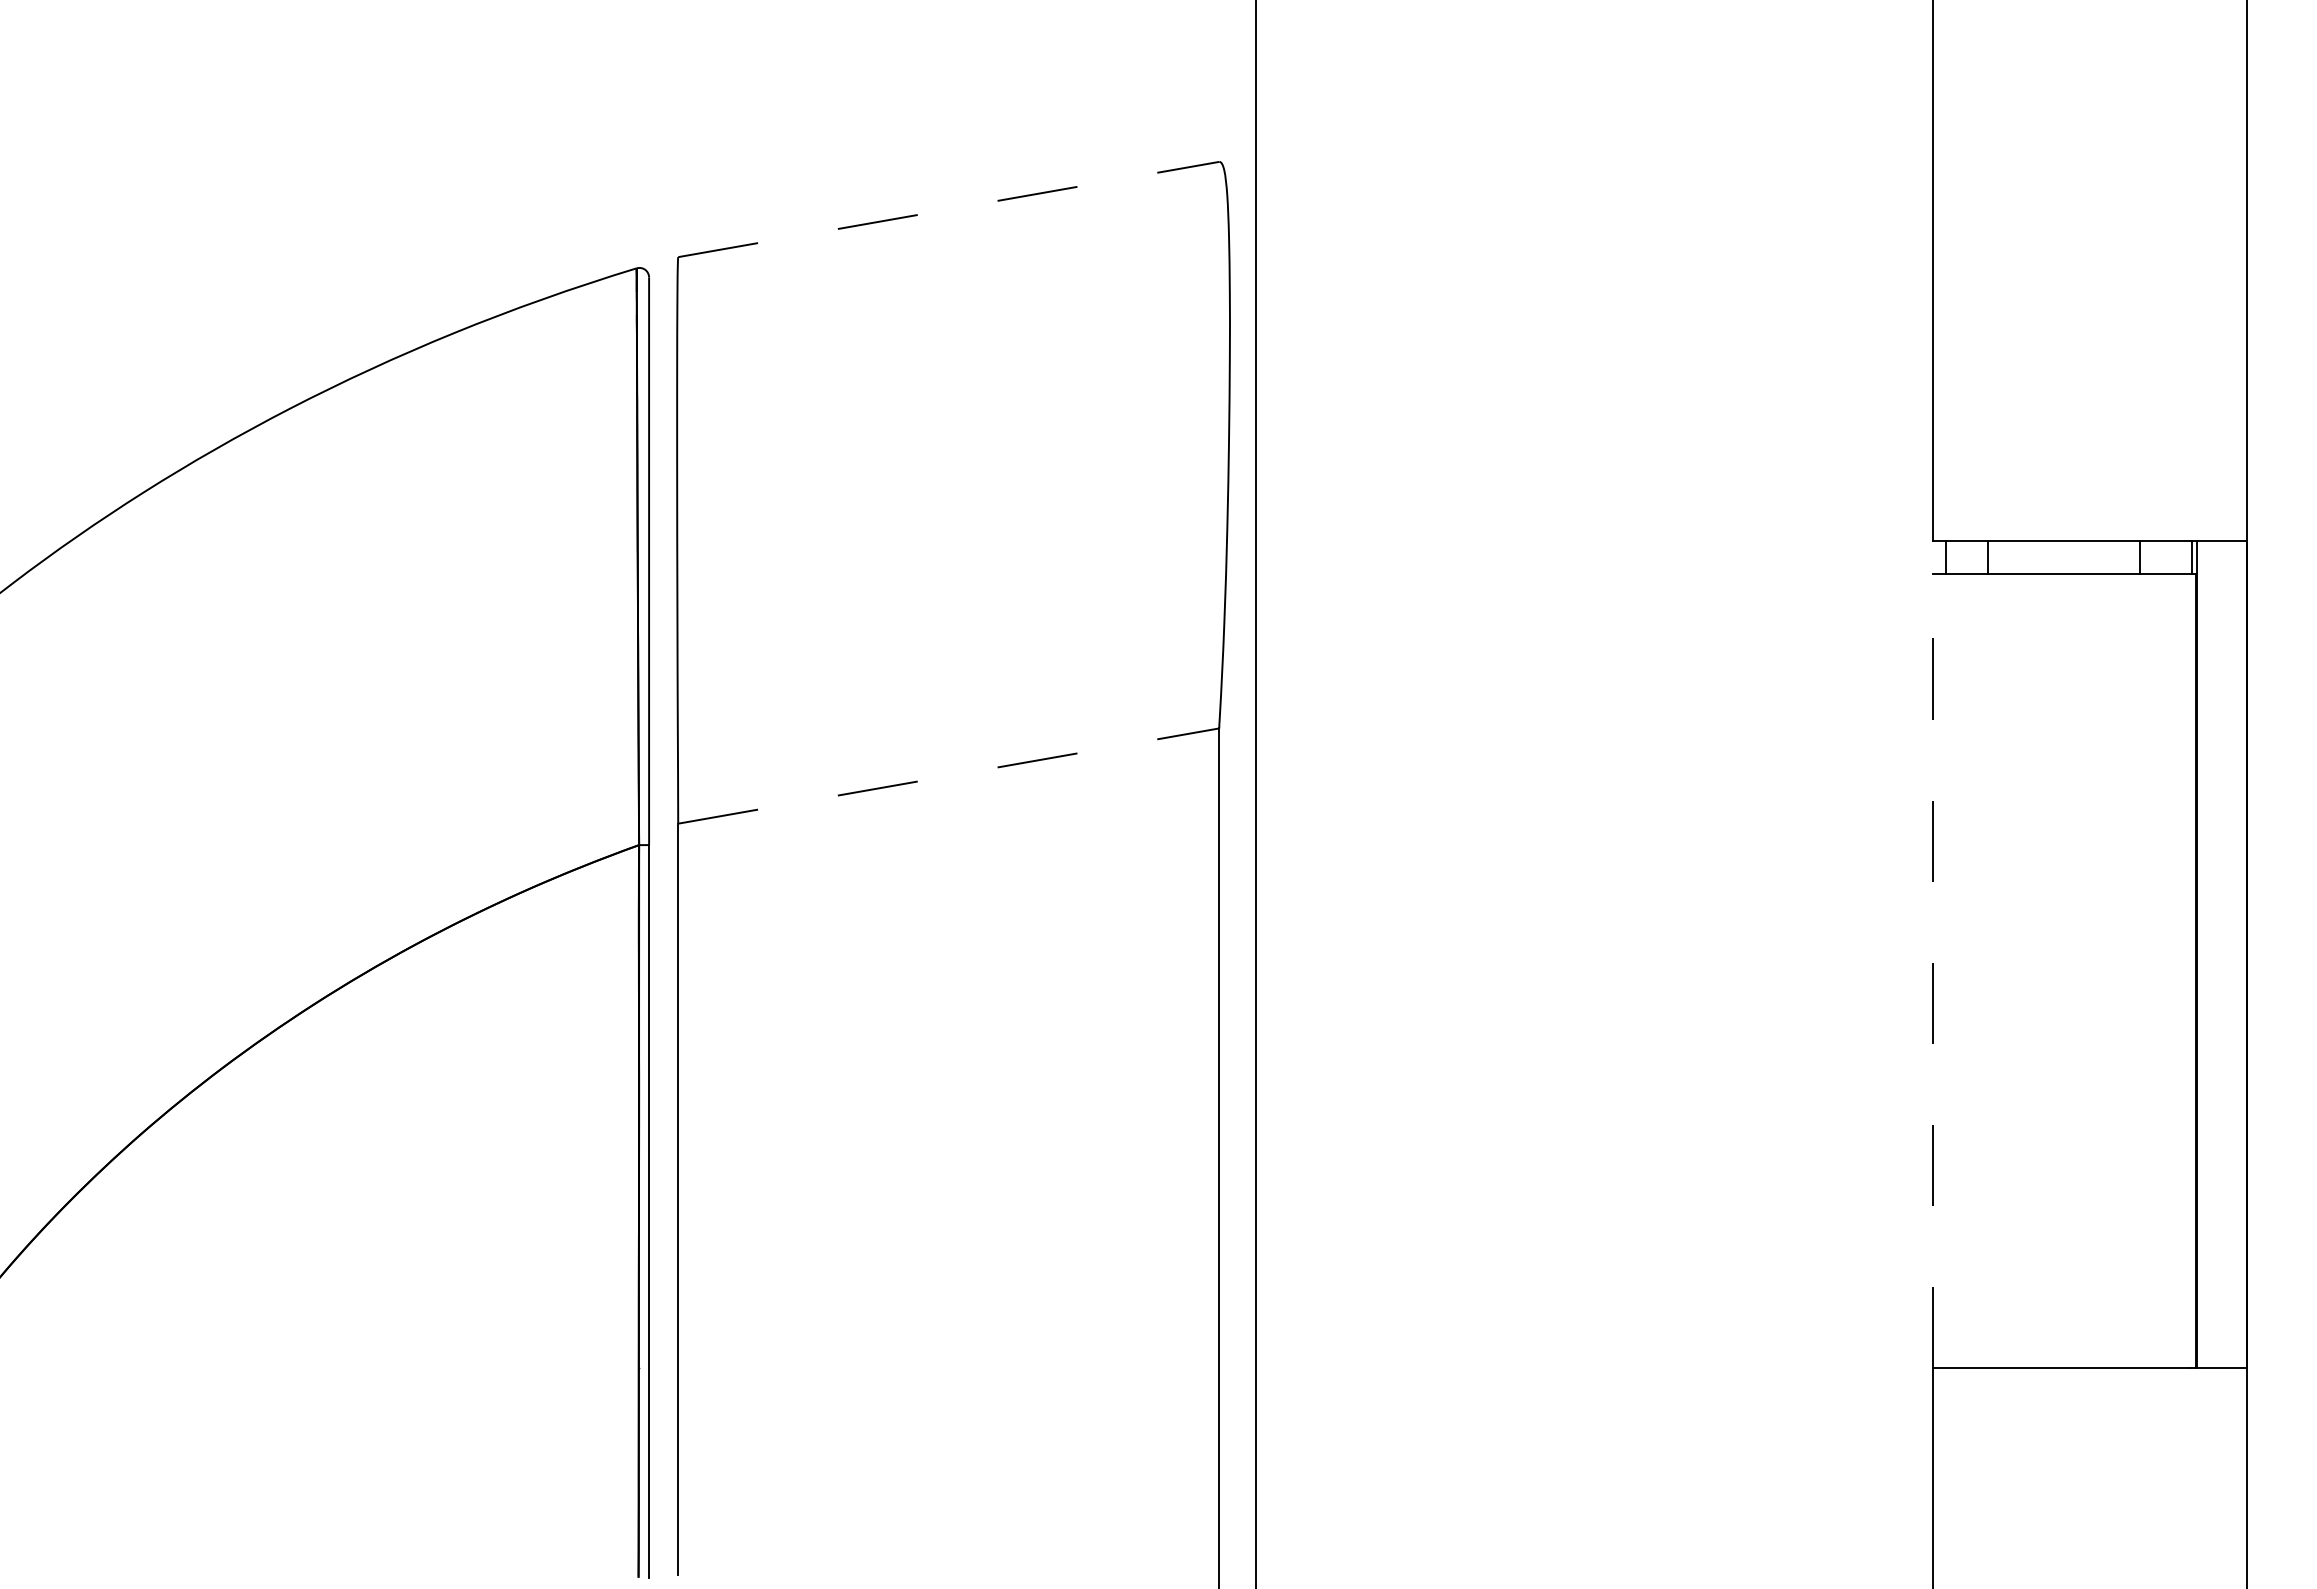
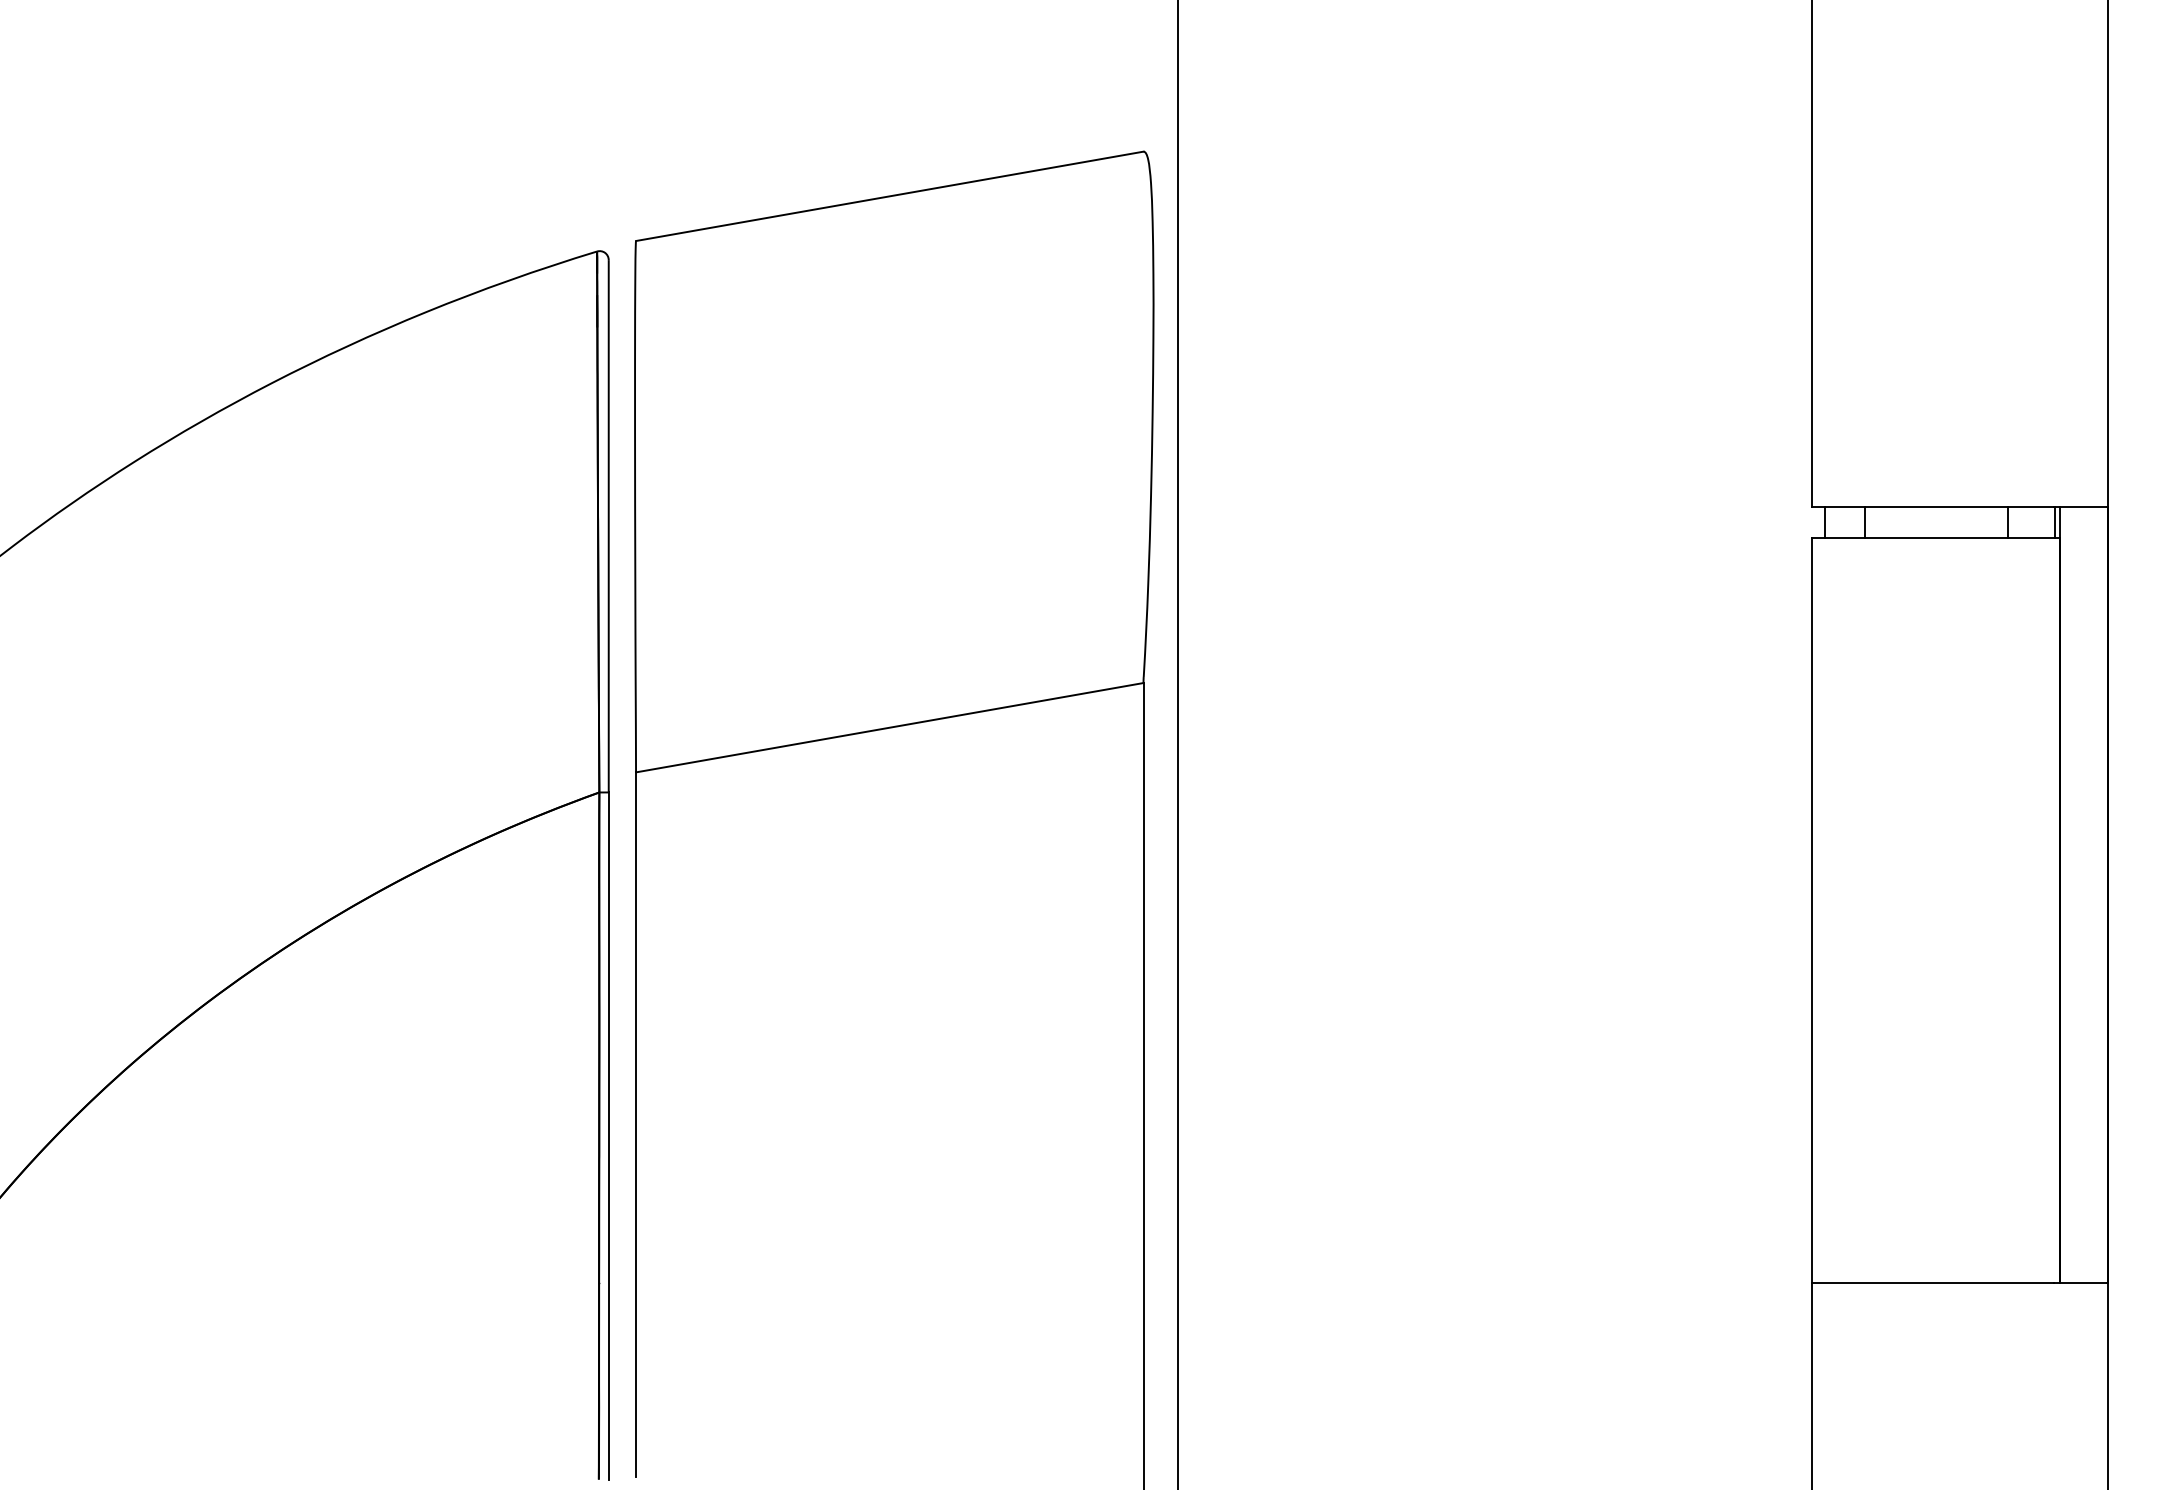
line: (948, 209) -> (889, 196), dashed -> solid
line: (948, 776) -> (889, 728), dashed -> solid
line: (1932, 970) -> (1812, 910), dashed -> solid

